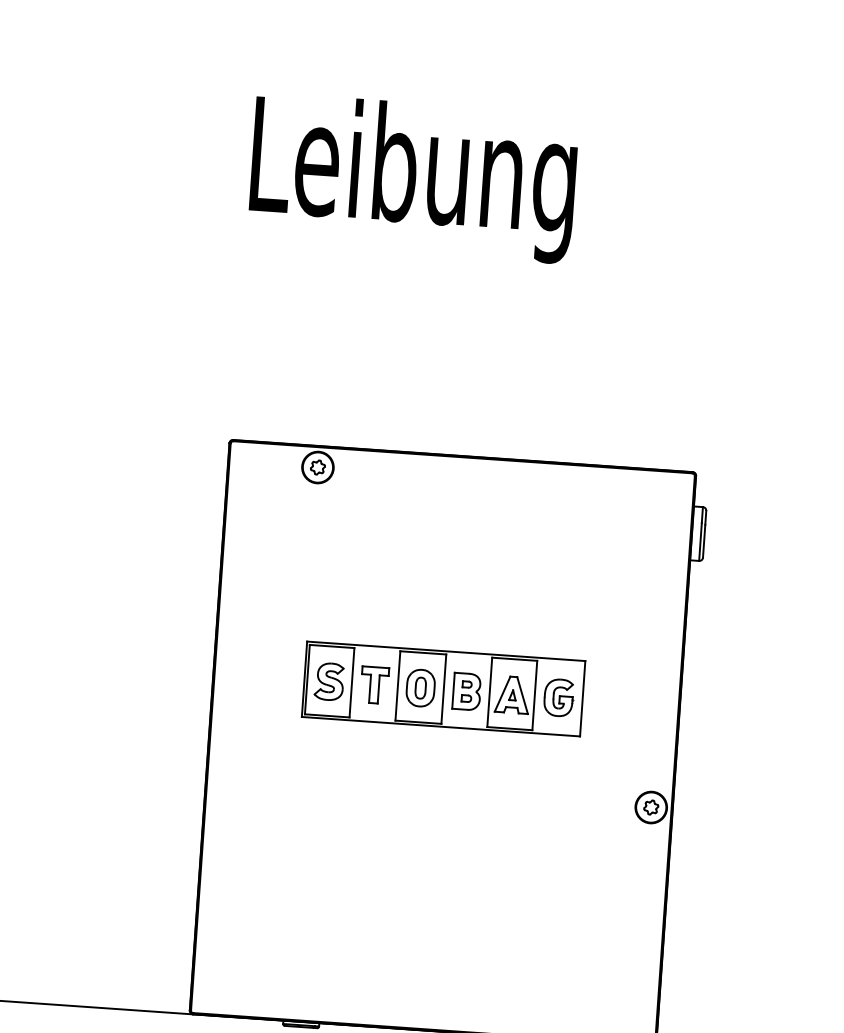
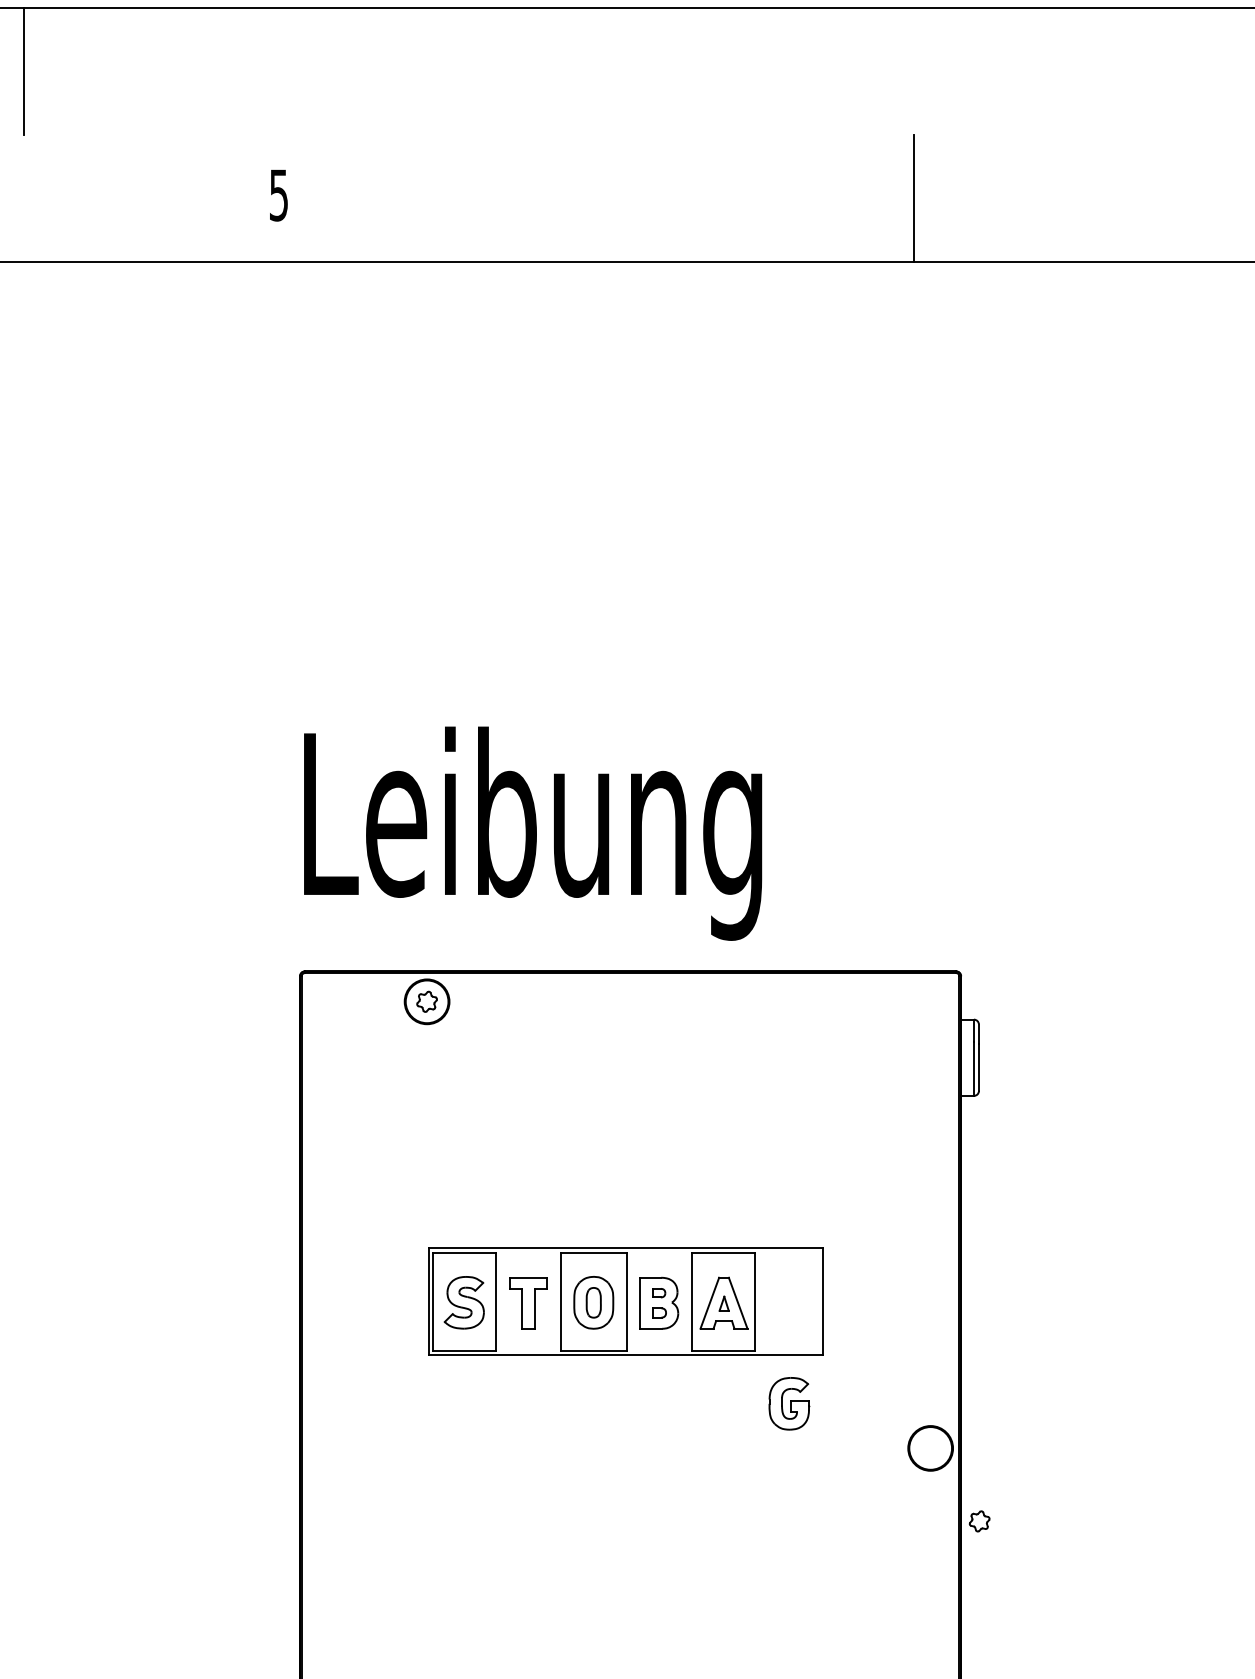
text: (413, 178) -> (533, 833), moved
part: (558, 697) -> (789, 1403), moved
part: (651, 807) -> (979, 1521), moved

